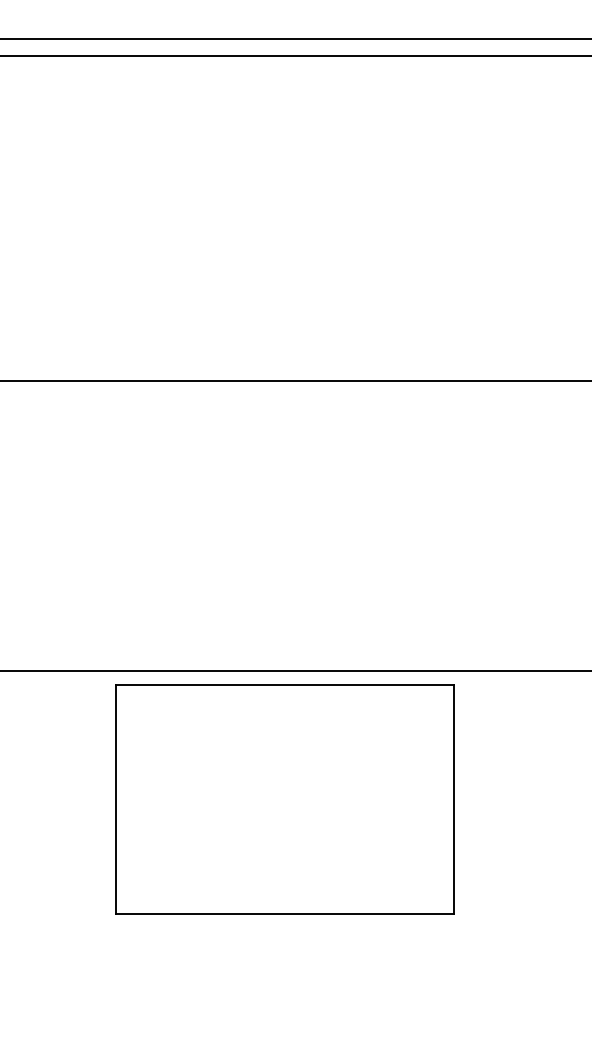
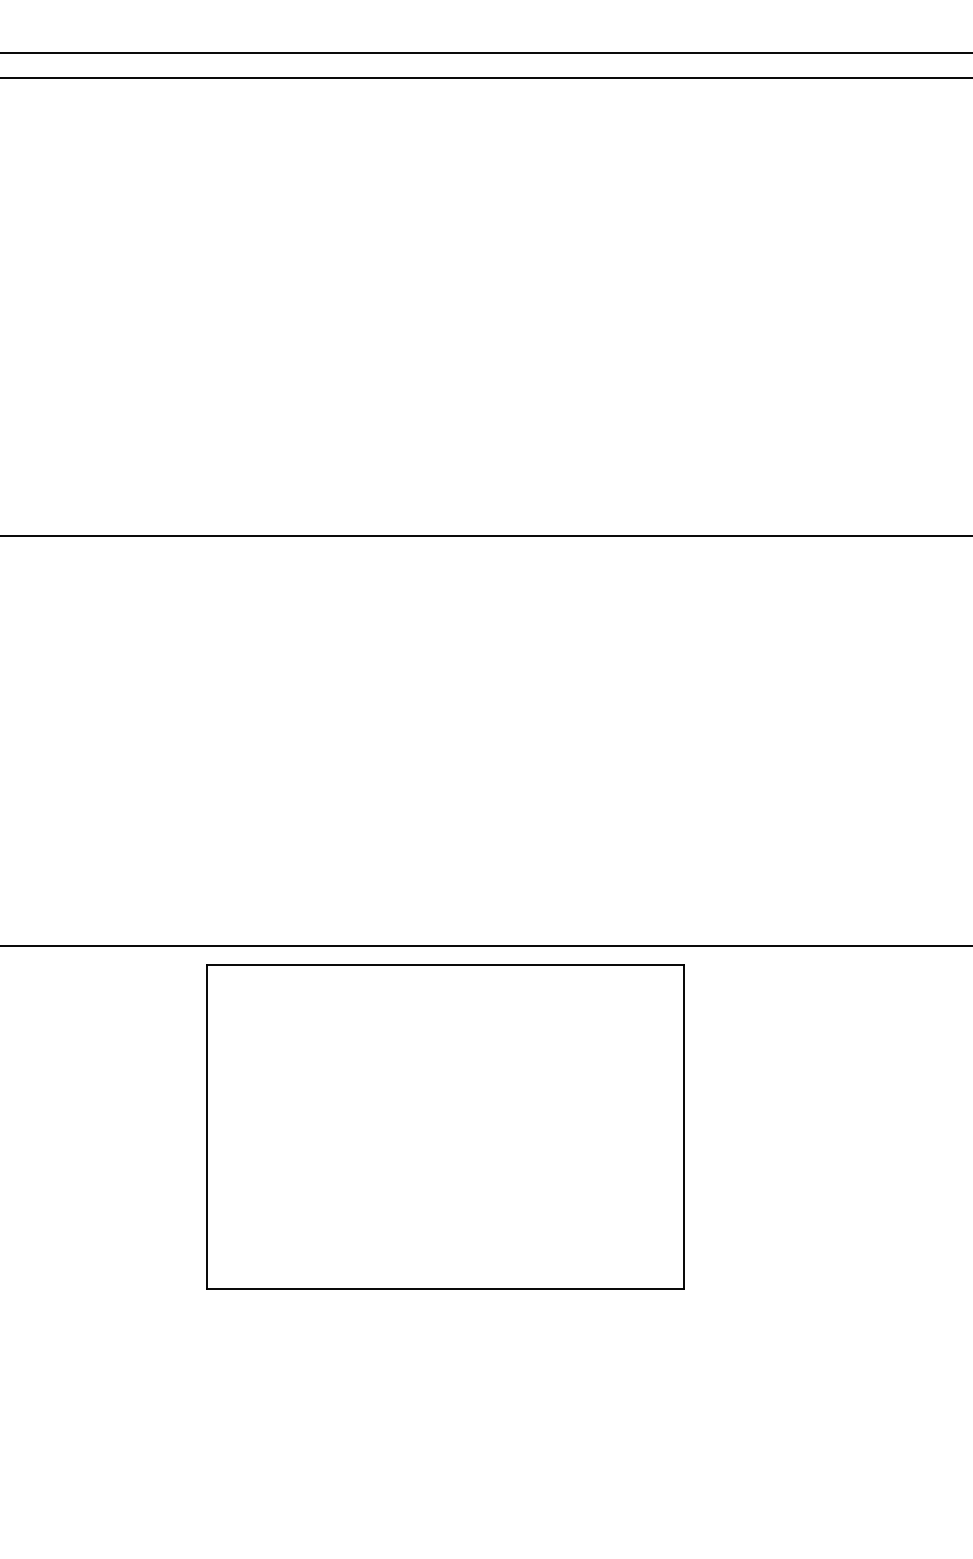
part: (284, 799) -> (445, 1126), moved

